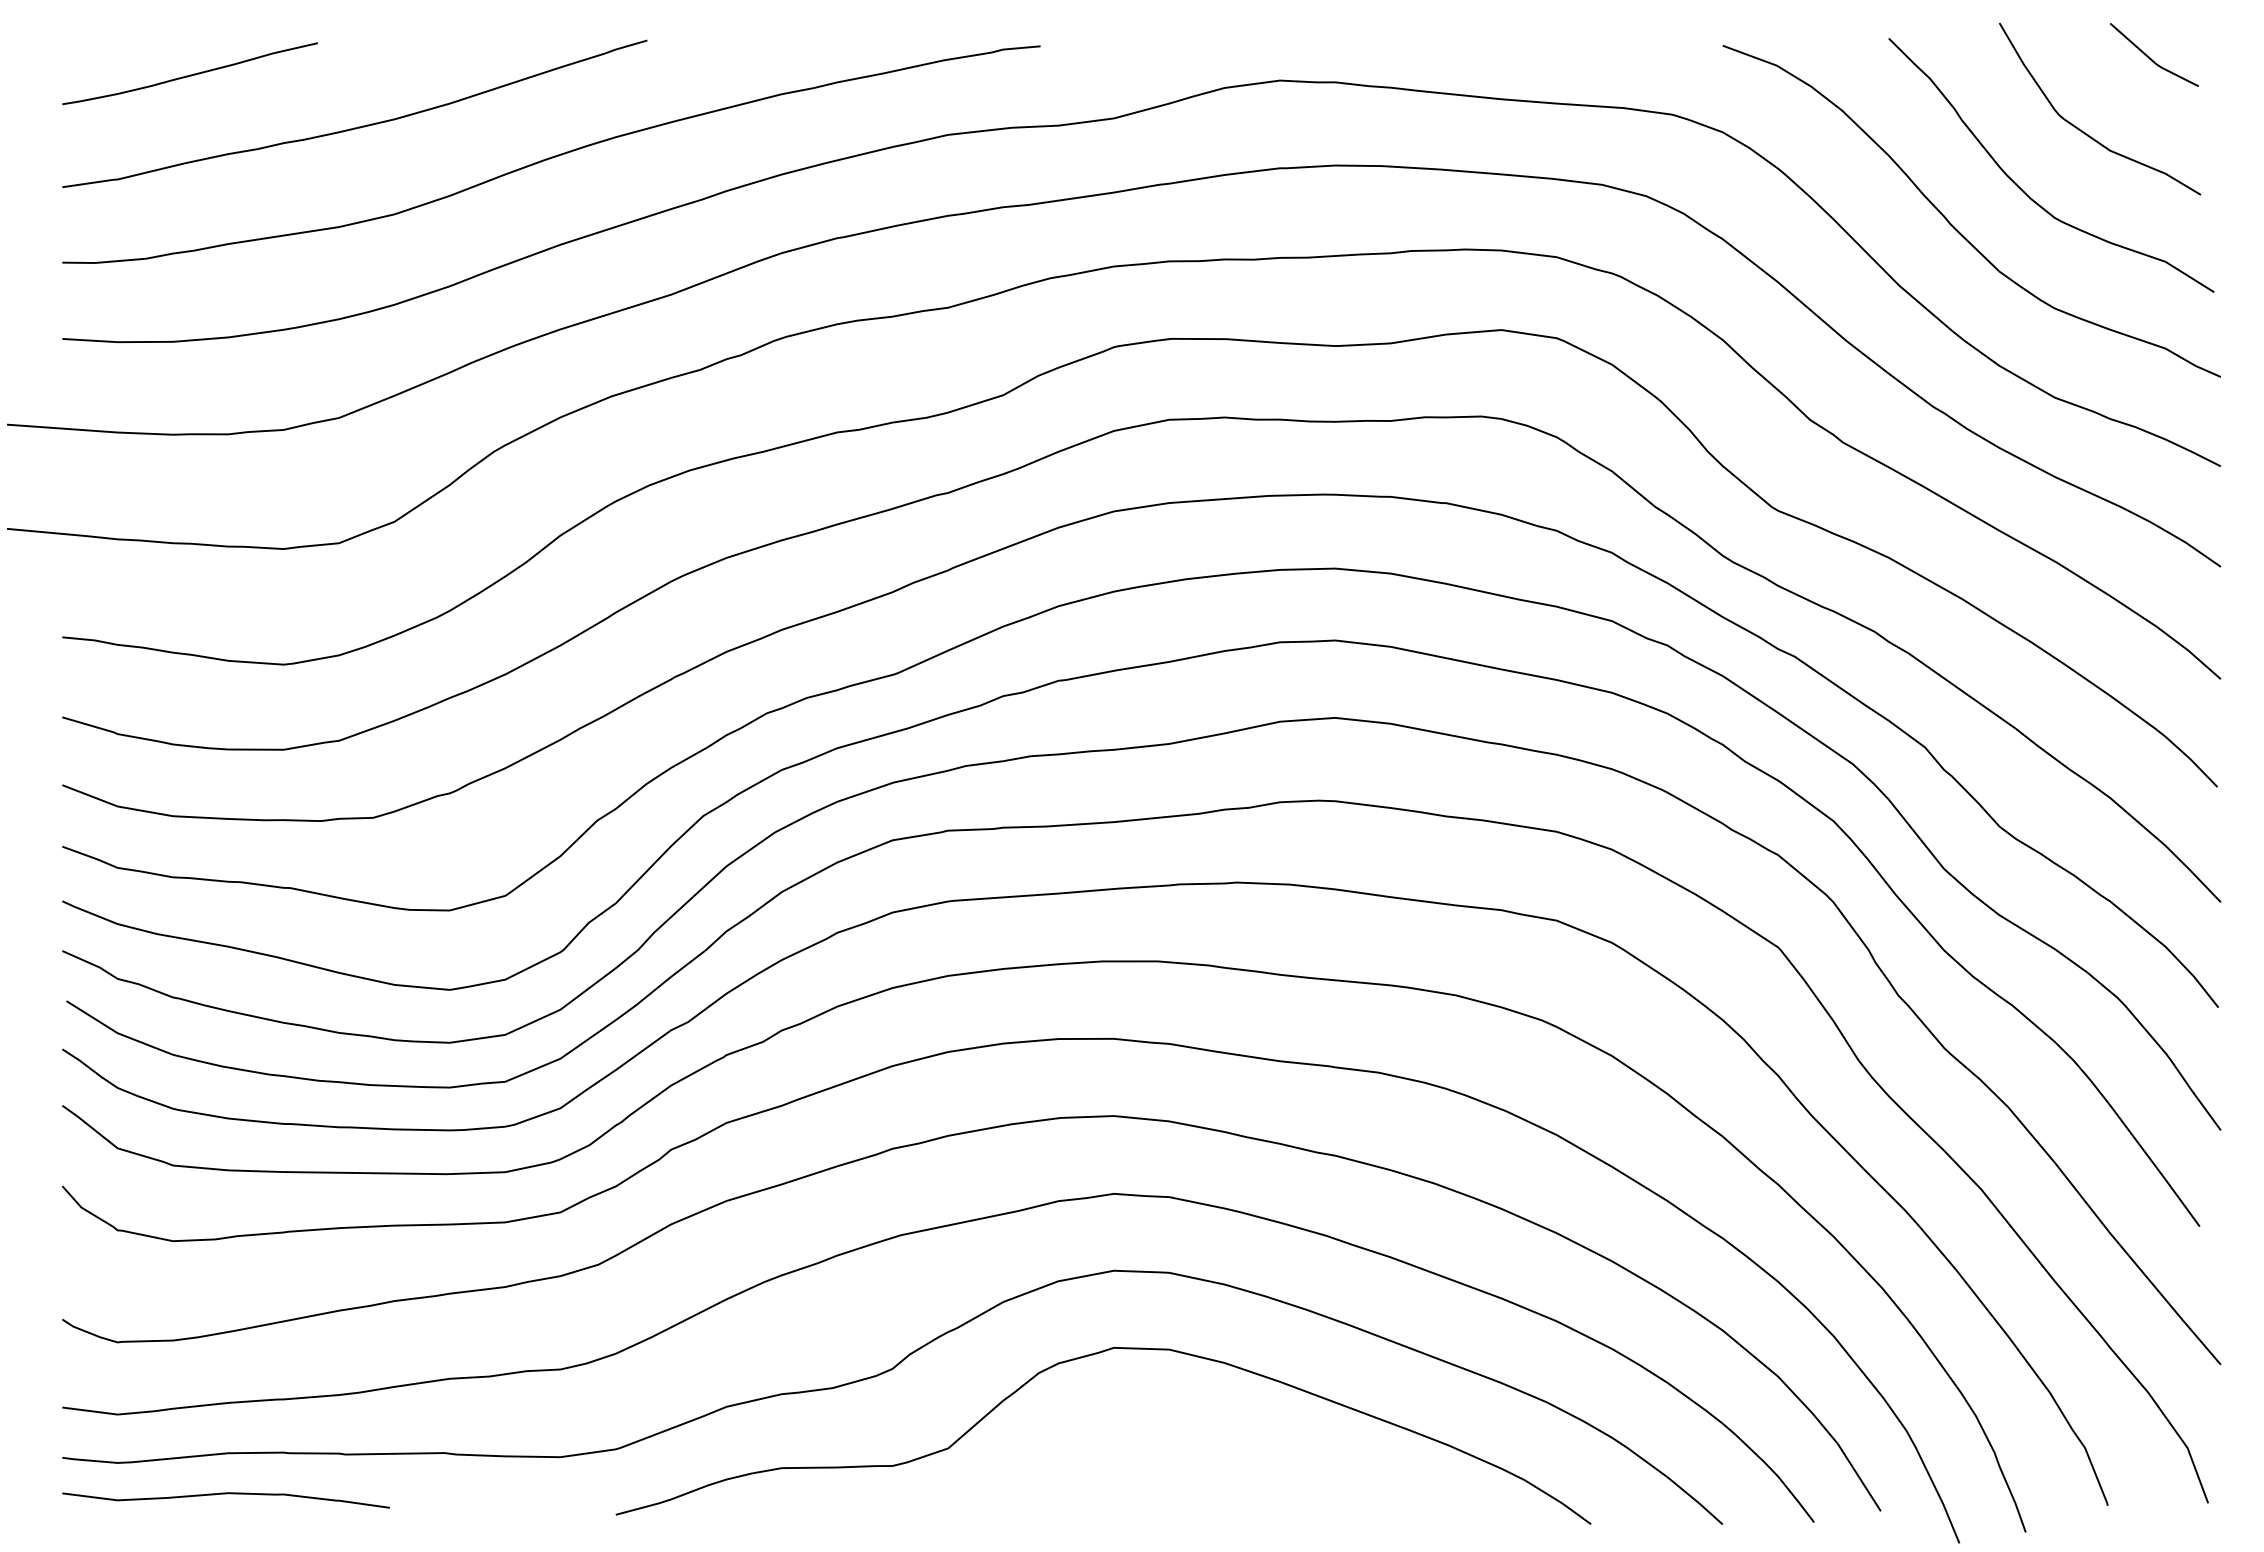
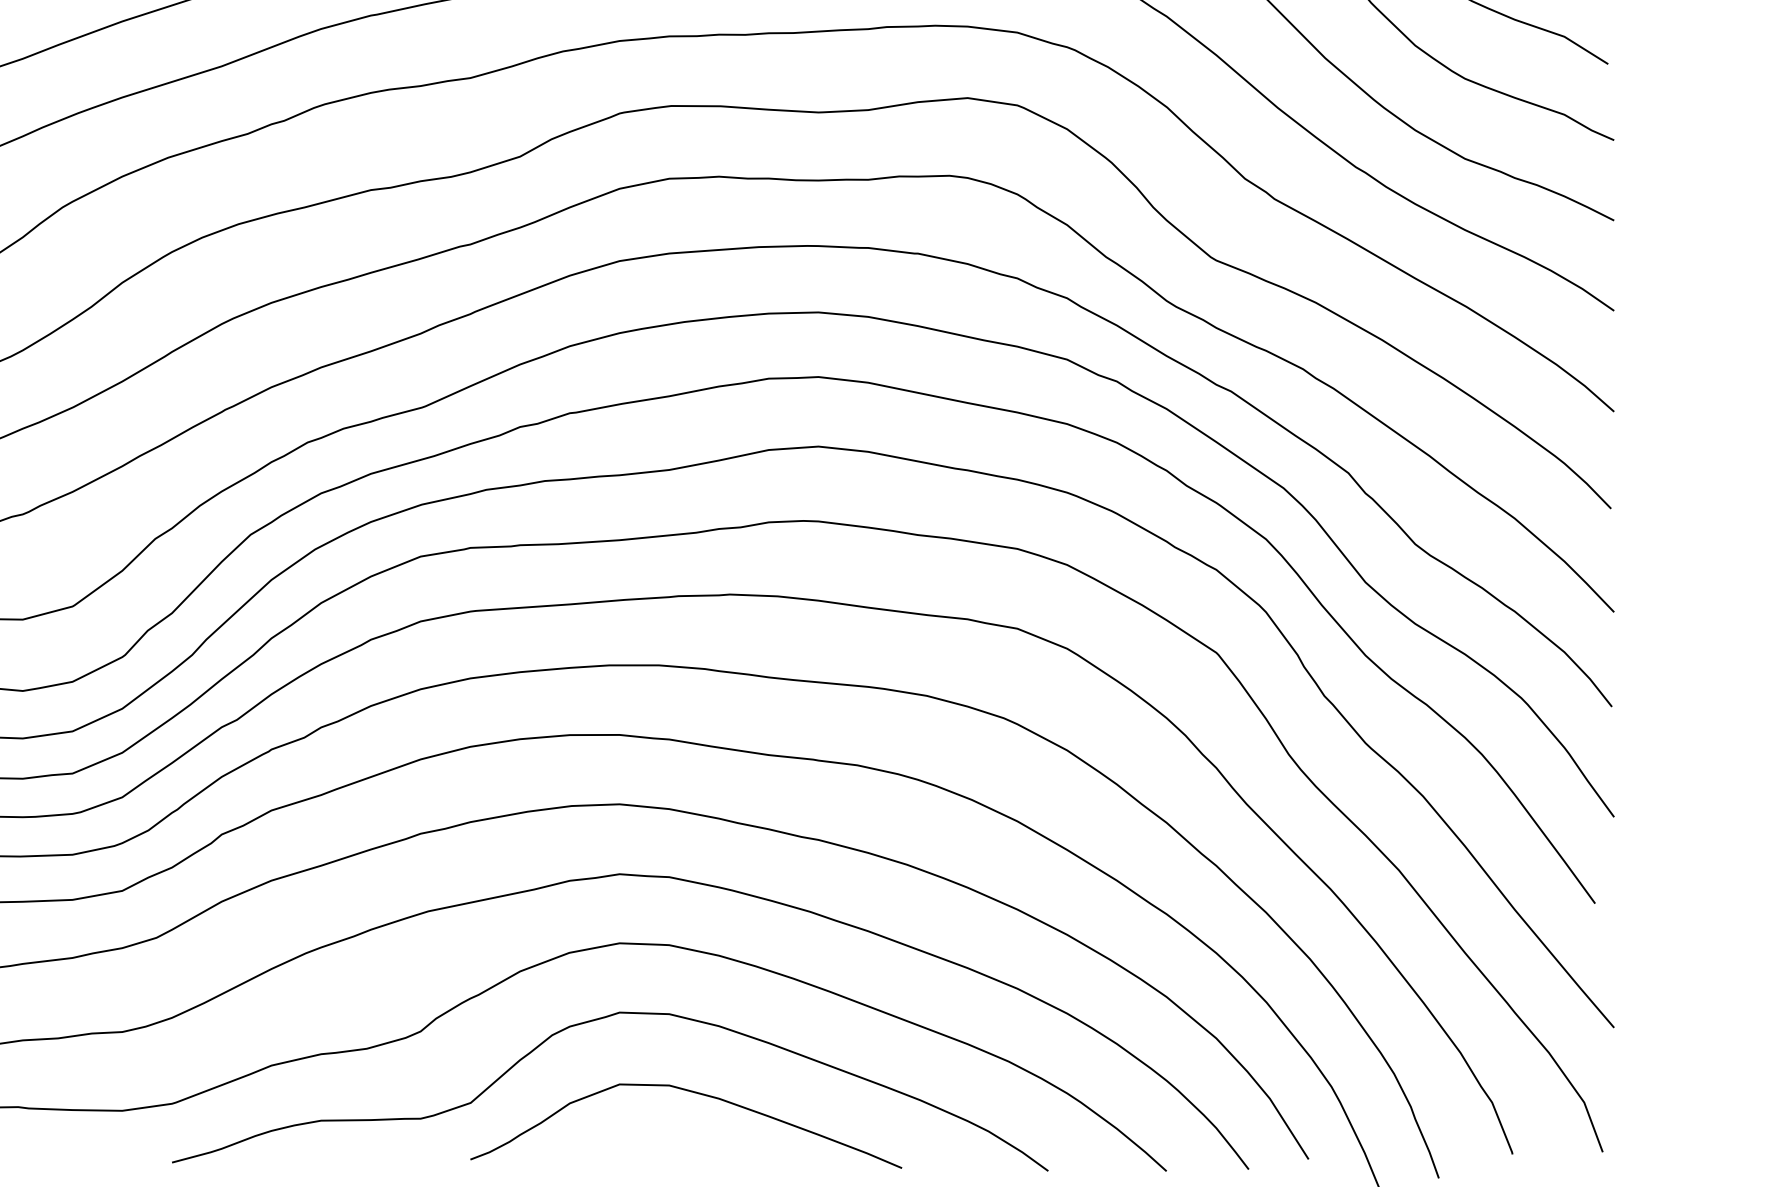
curve: (1196, 1437) -> (693, 1093), added

